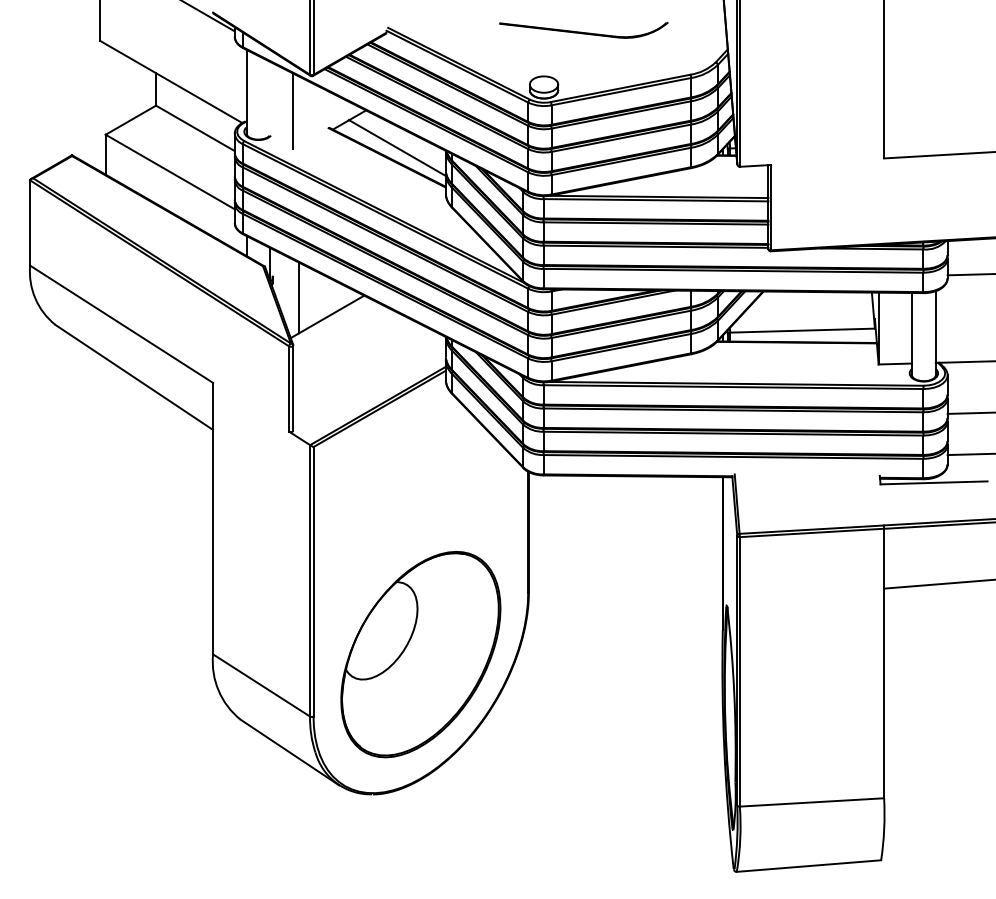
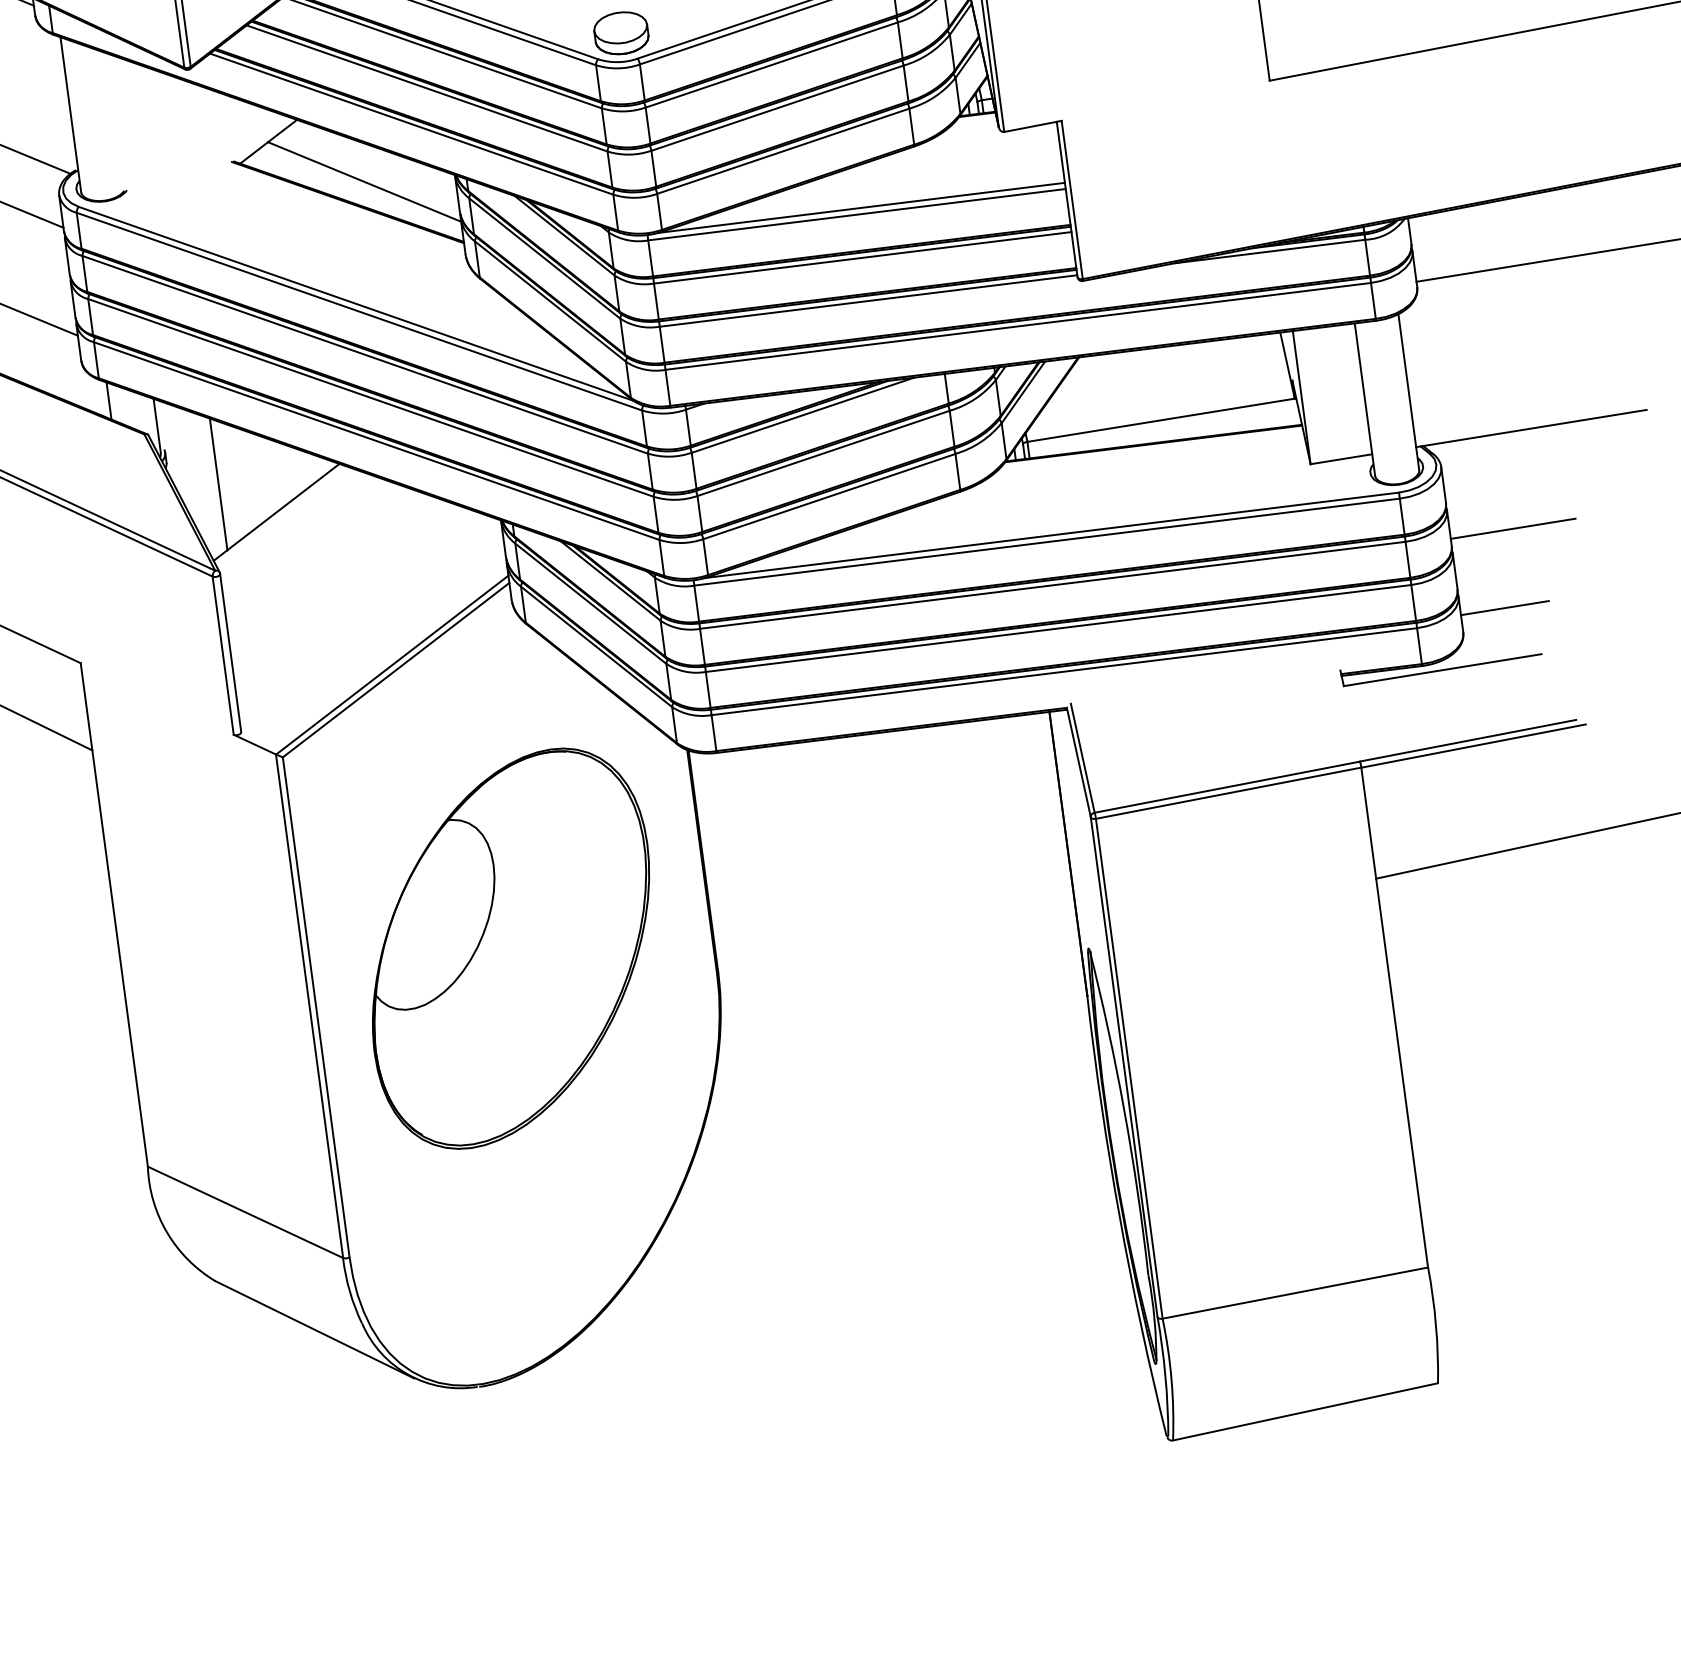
line: (293, 110) -> (162, 137), removed
part: (420, 654) -> (510, 948), moved

